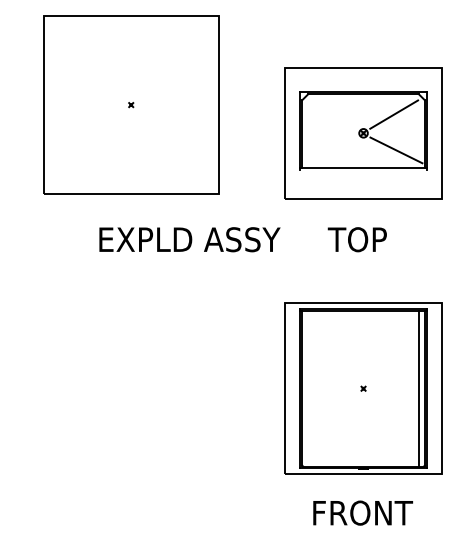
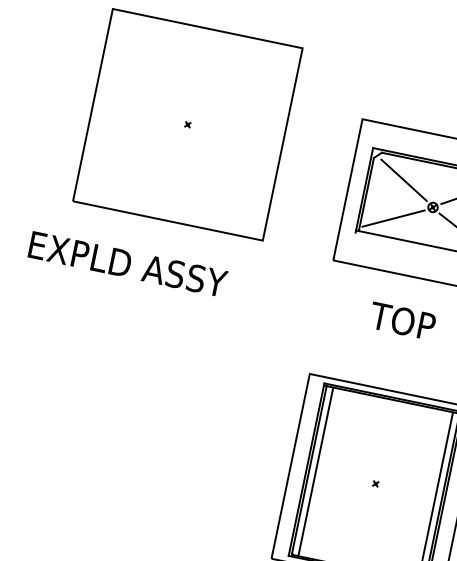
line: (332, 114) -> (403, 180), added
line: (330, 150) -> (393, 218), added
text: (189, 239) -> (127, 264), moved
line: (308, 388) -> (316, 471), added

